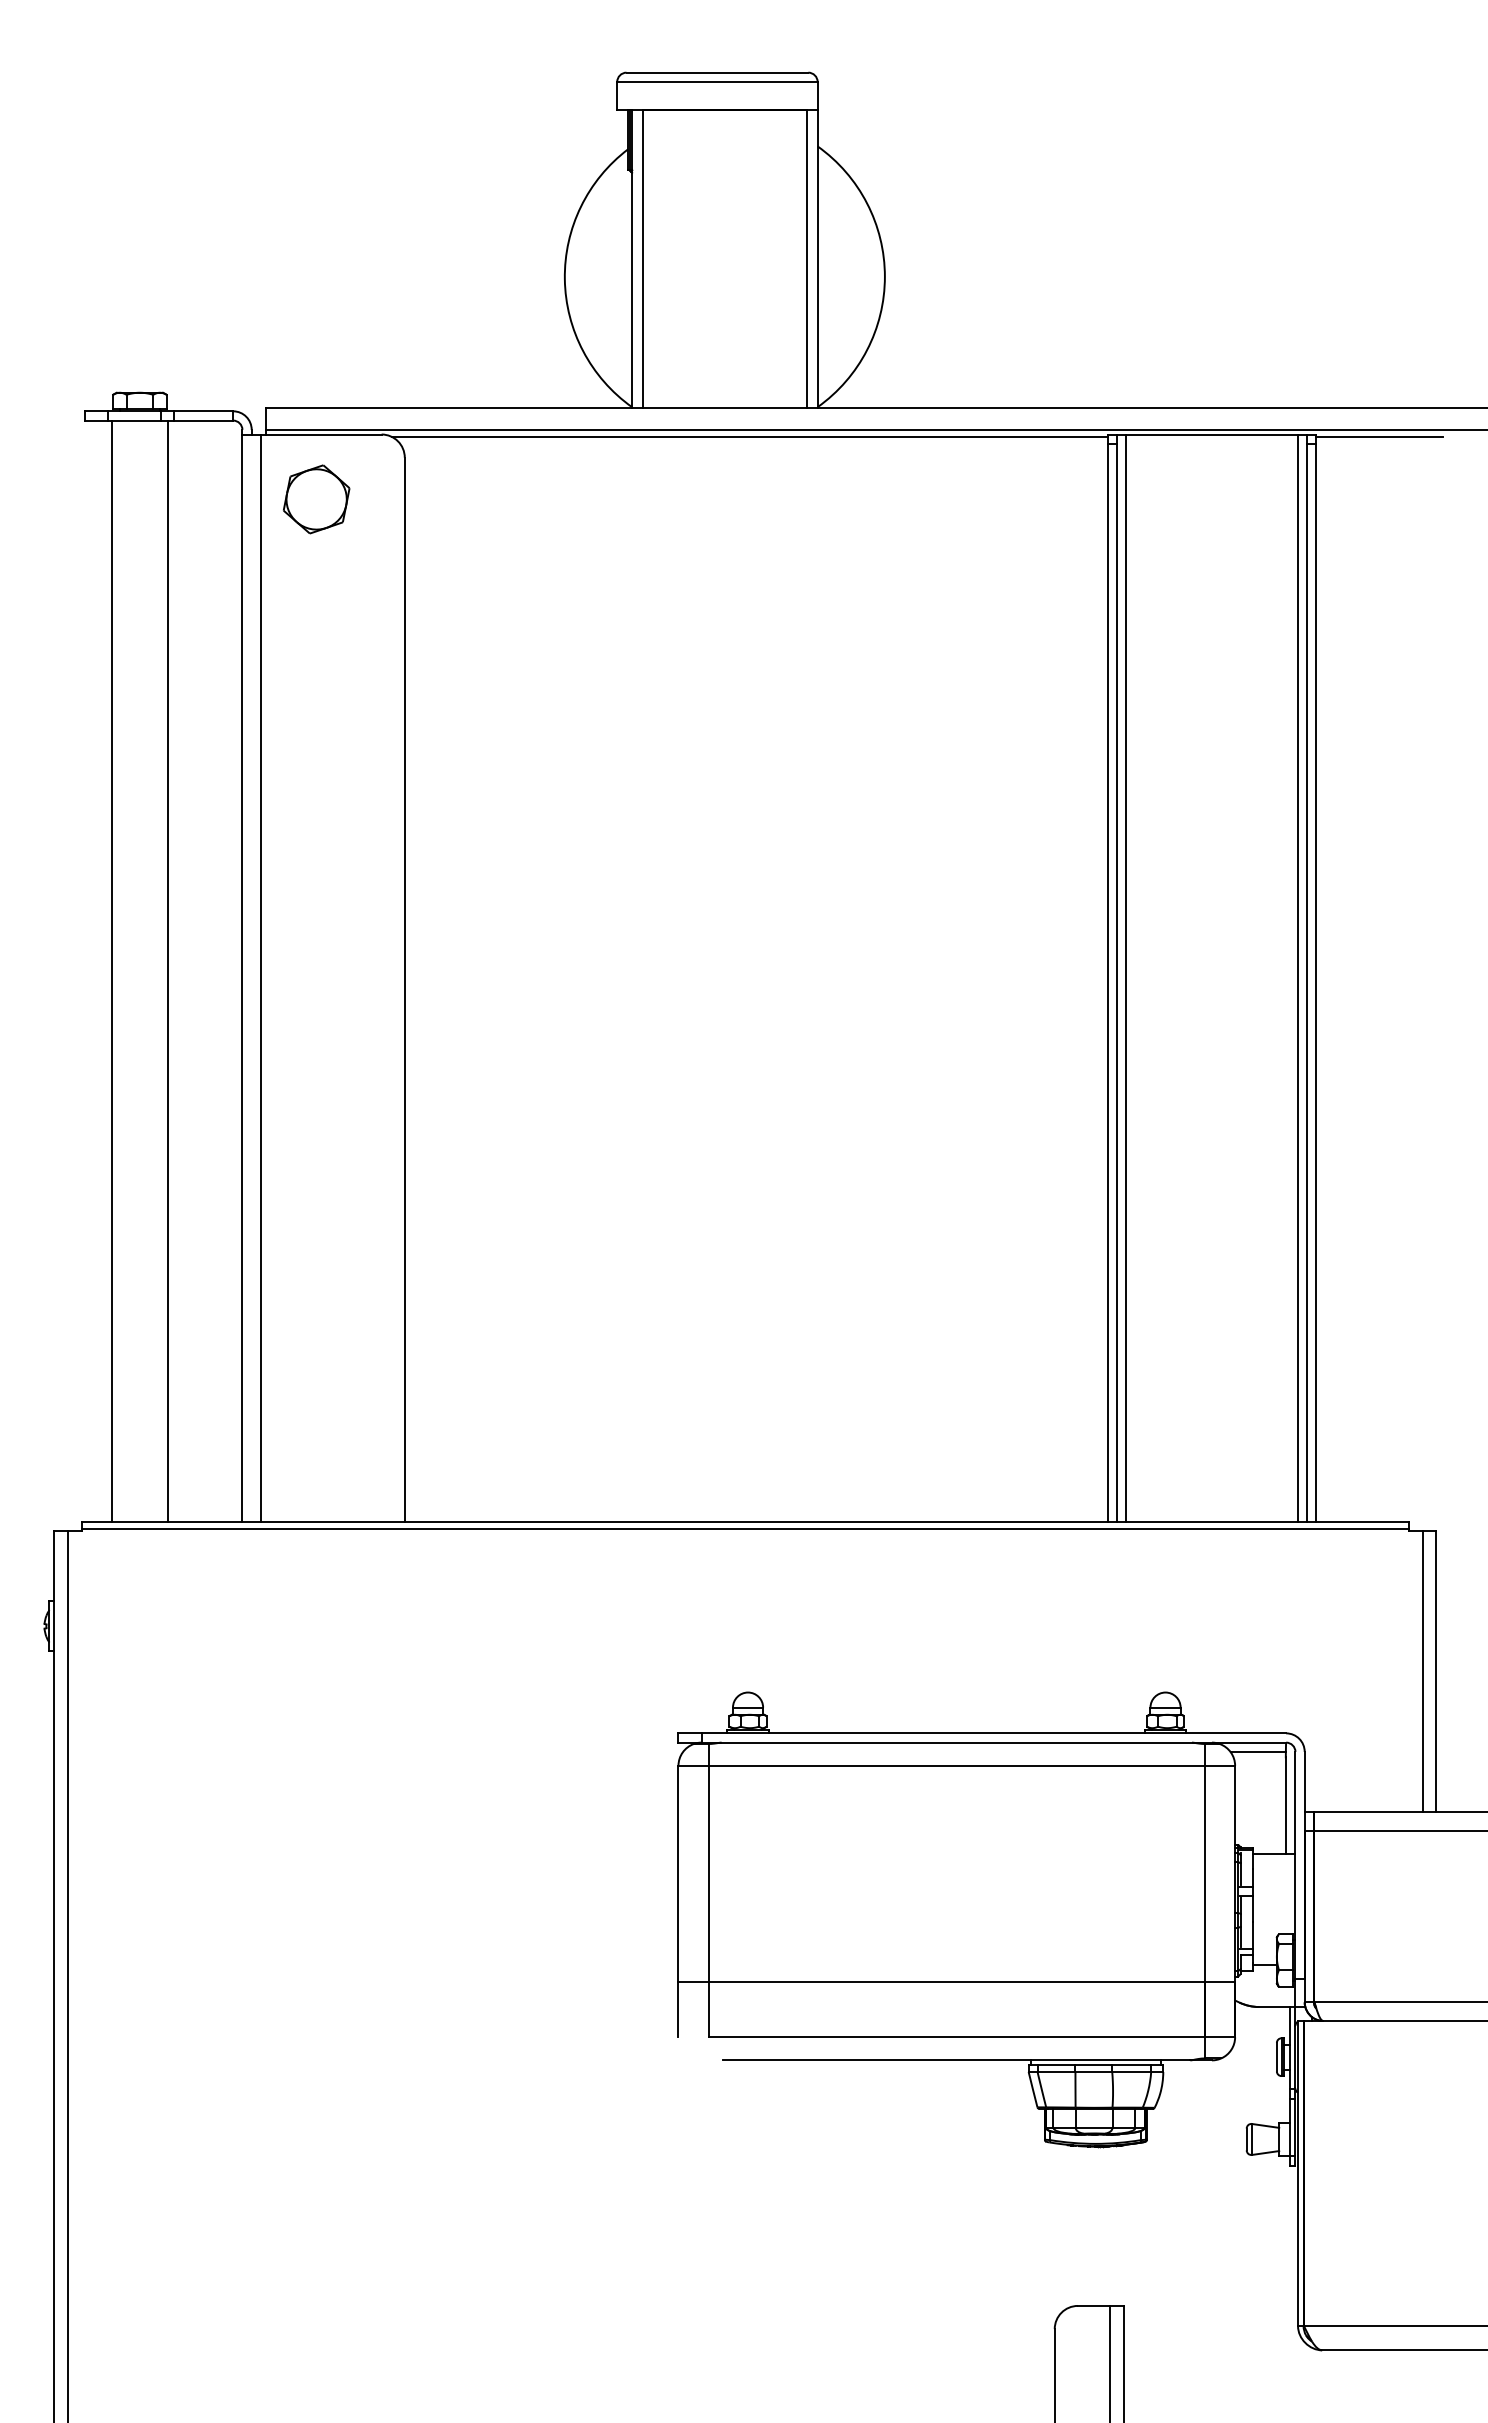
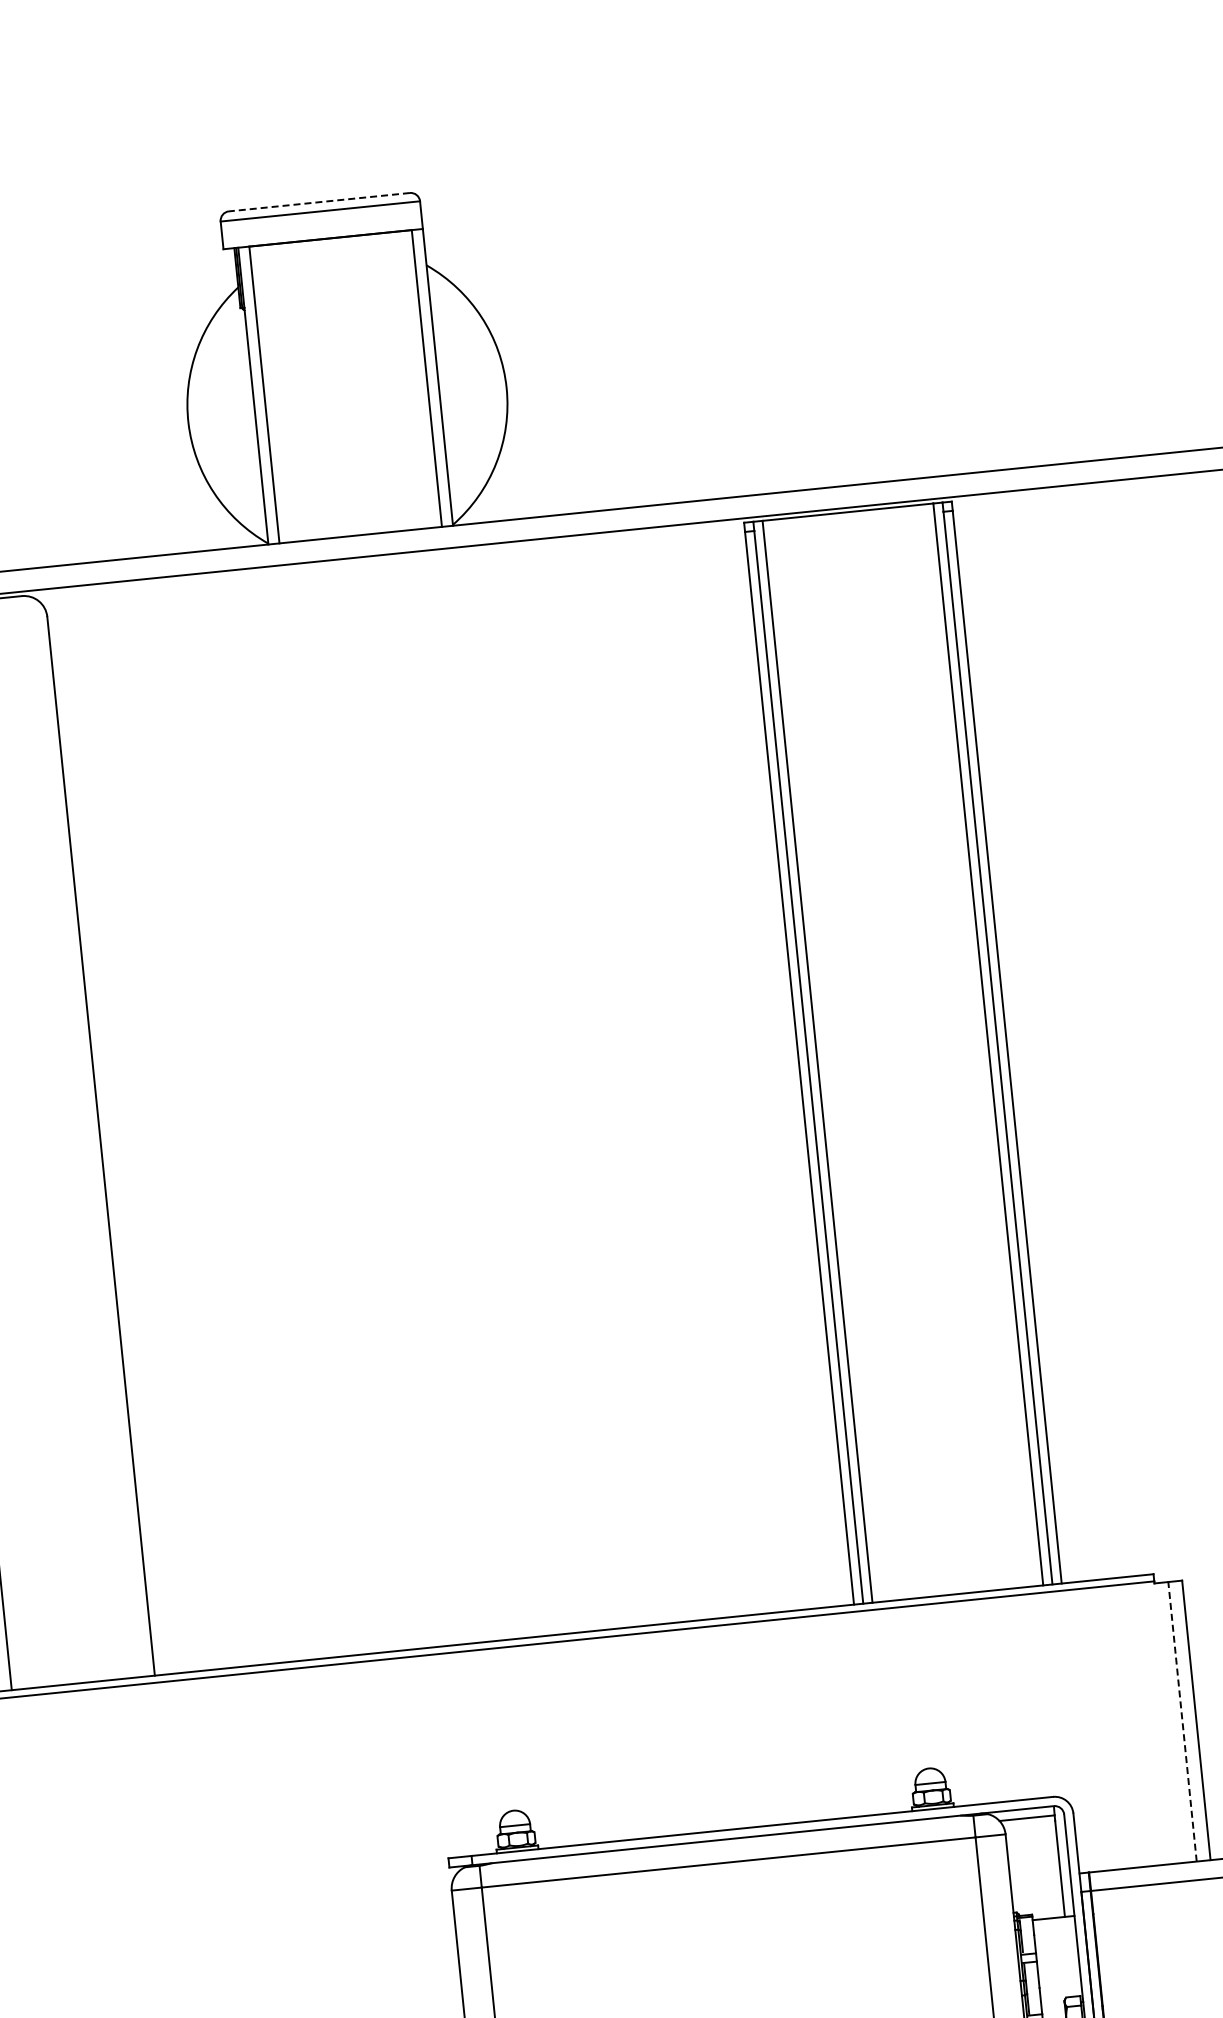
line: (717, 72) -> (319, 202), solid -> dashed
line: (749, 437) -> (388, 561), removed
line: (1379, 437) -> (1014, 498), removed
line: (1422, 1671) -> (1182, 1721), solid -> dashed

